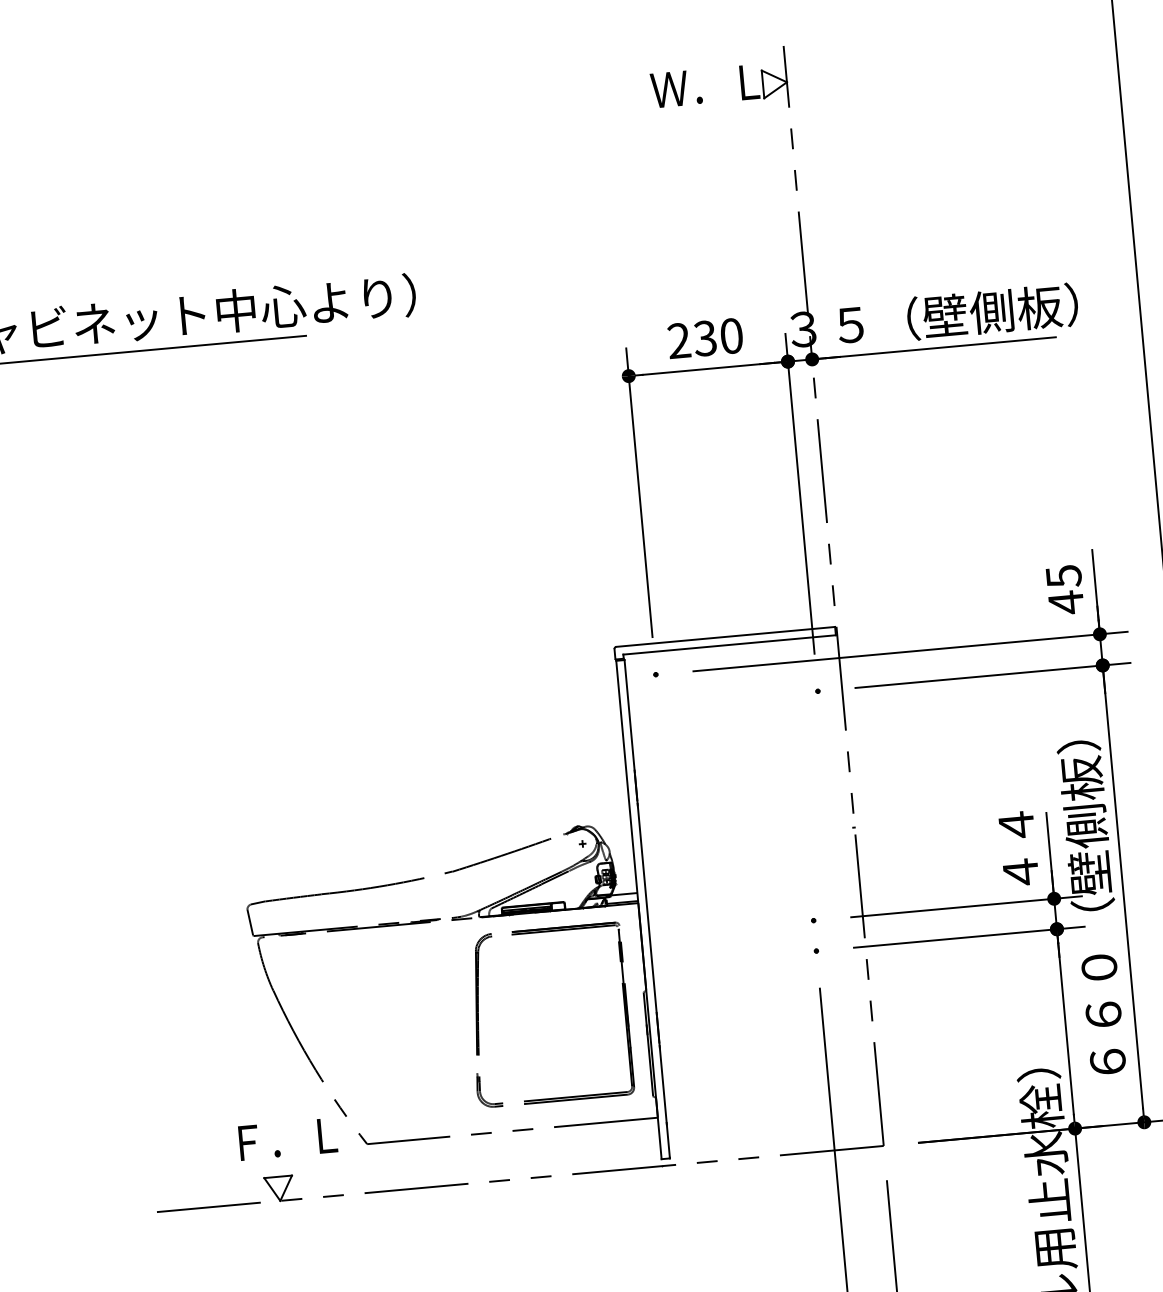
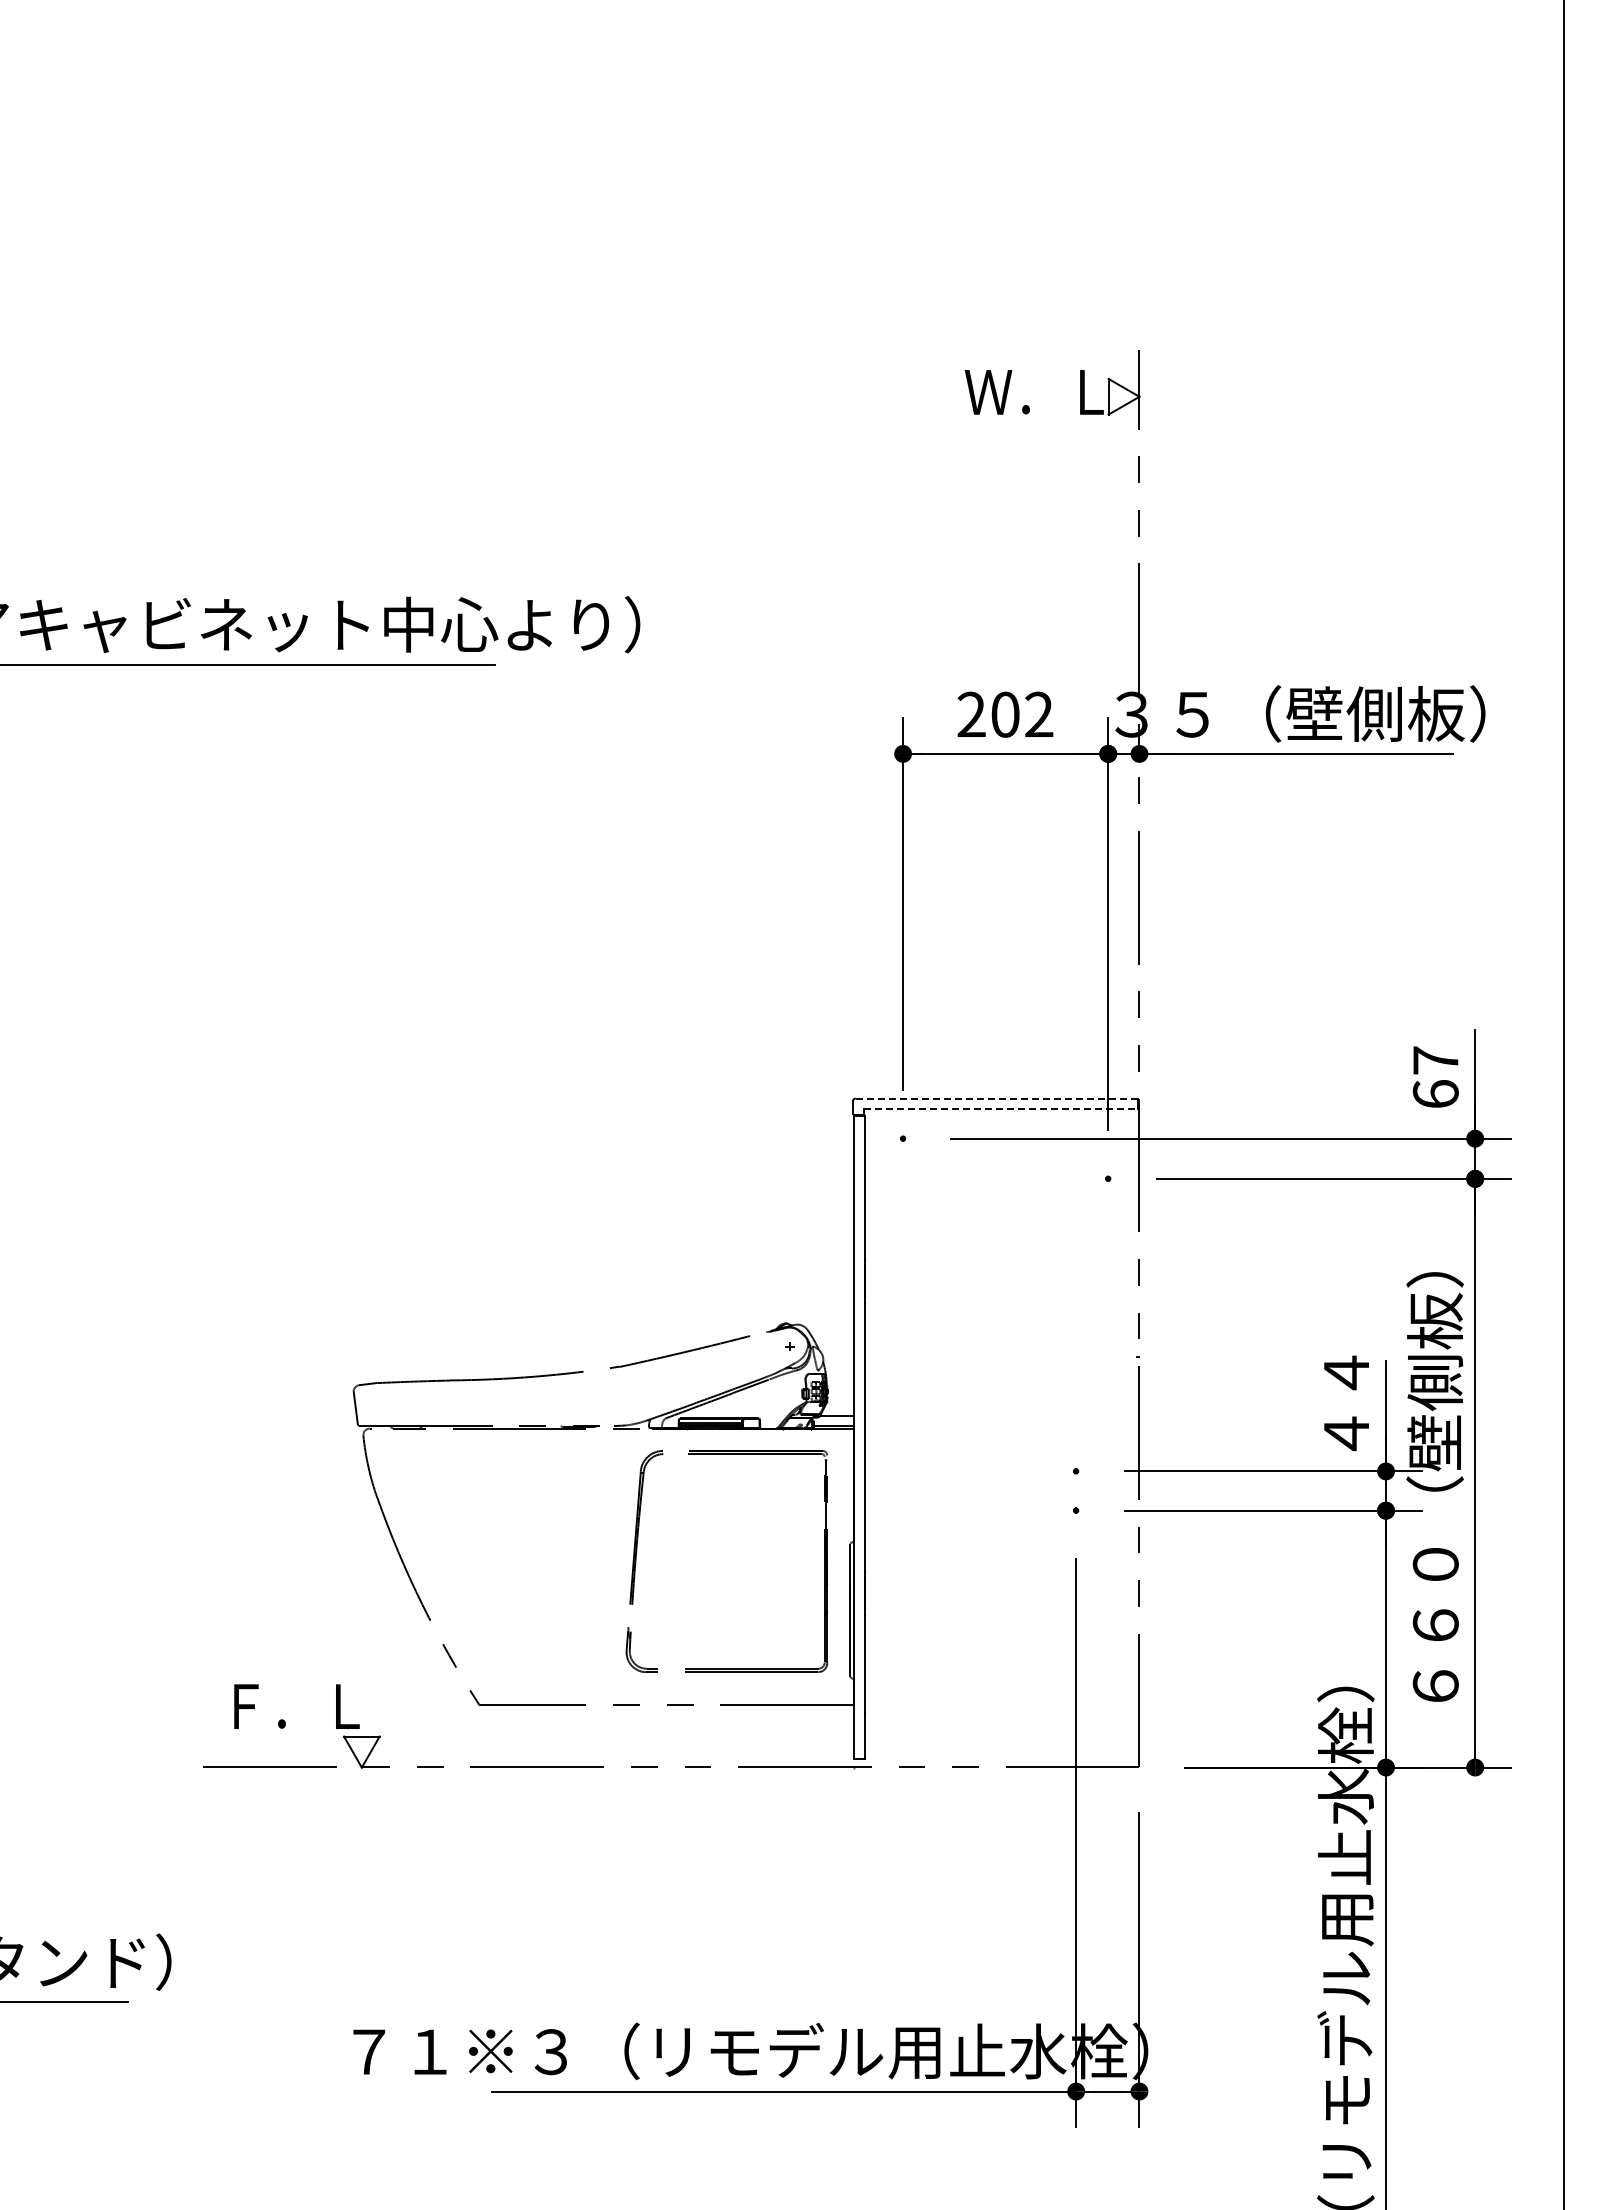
text: (717, 337) -> (1021, 714), 230 -> 202
text: (1064, 589) -> (1435, 1077), 45 -> 67
line: (725, 636) -> (996, 1098), solid -> dashed
line: (729, 645) -> (1000, 1109), solid -> dashed
text: (287, 1139) -> (296, 1706), moved

